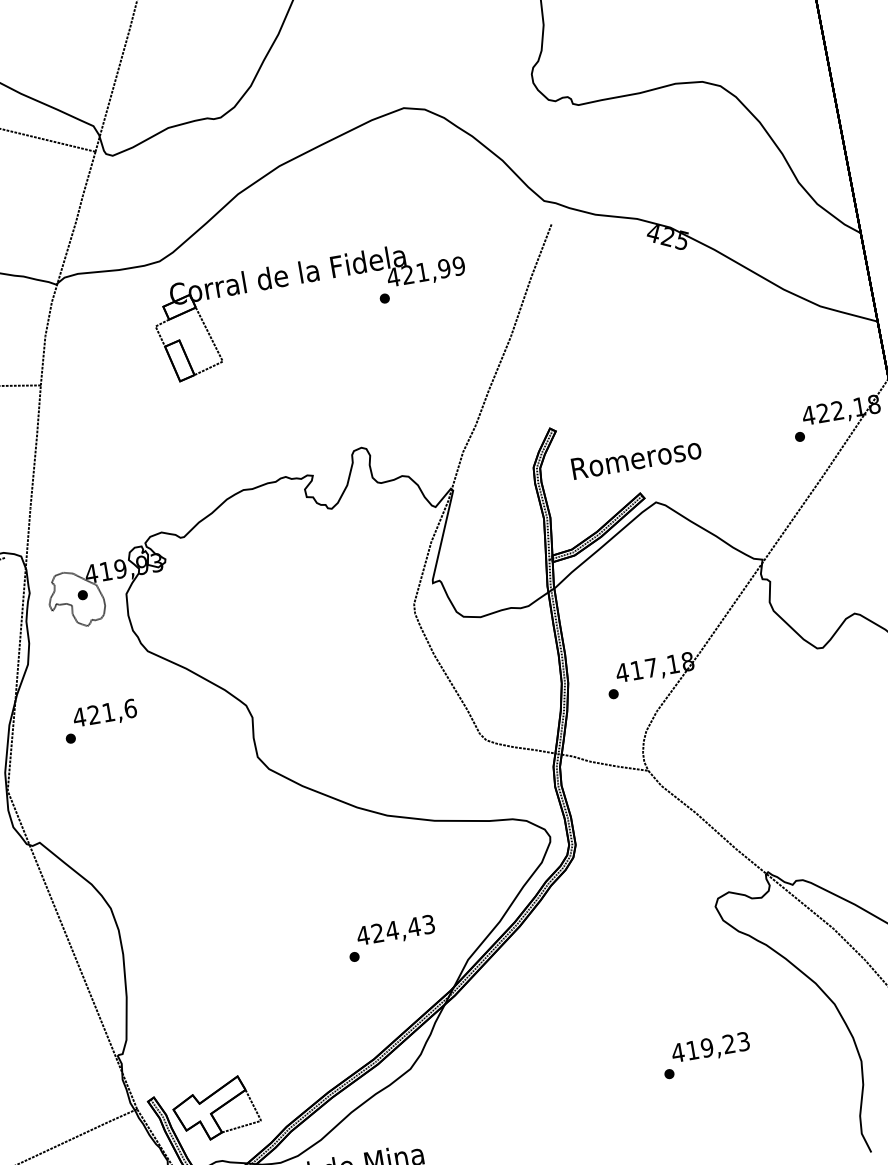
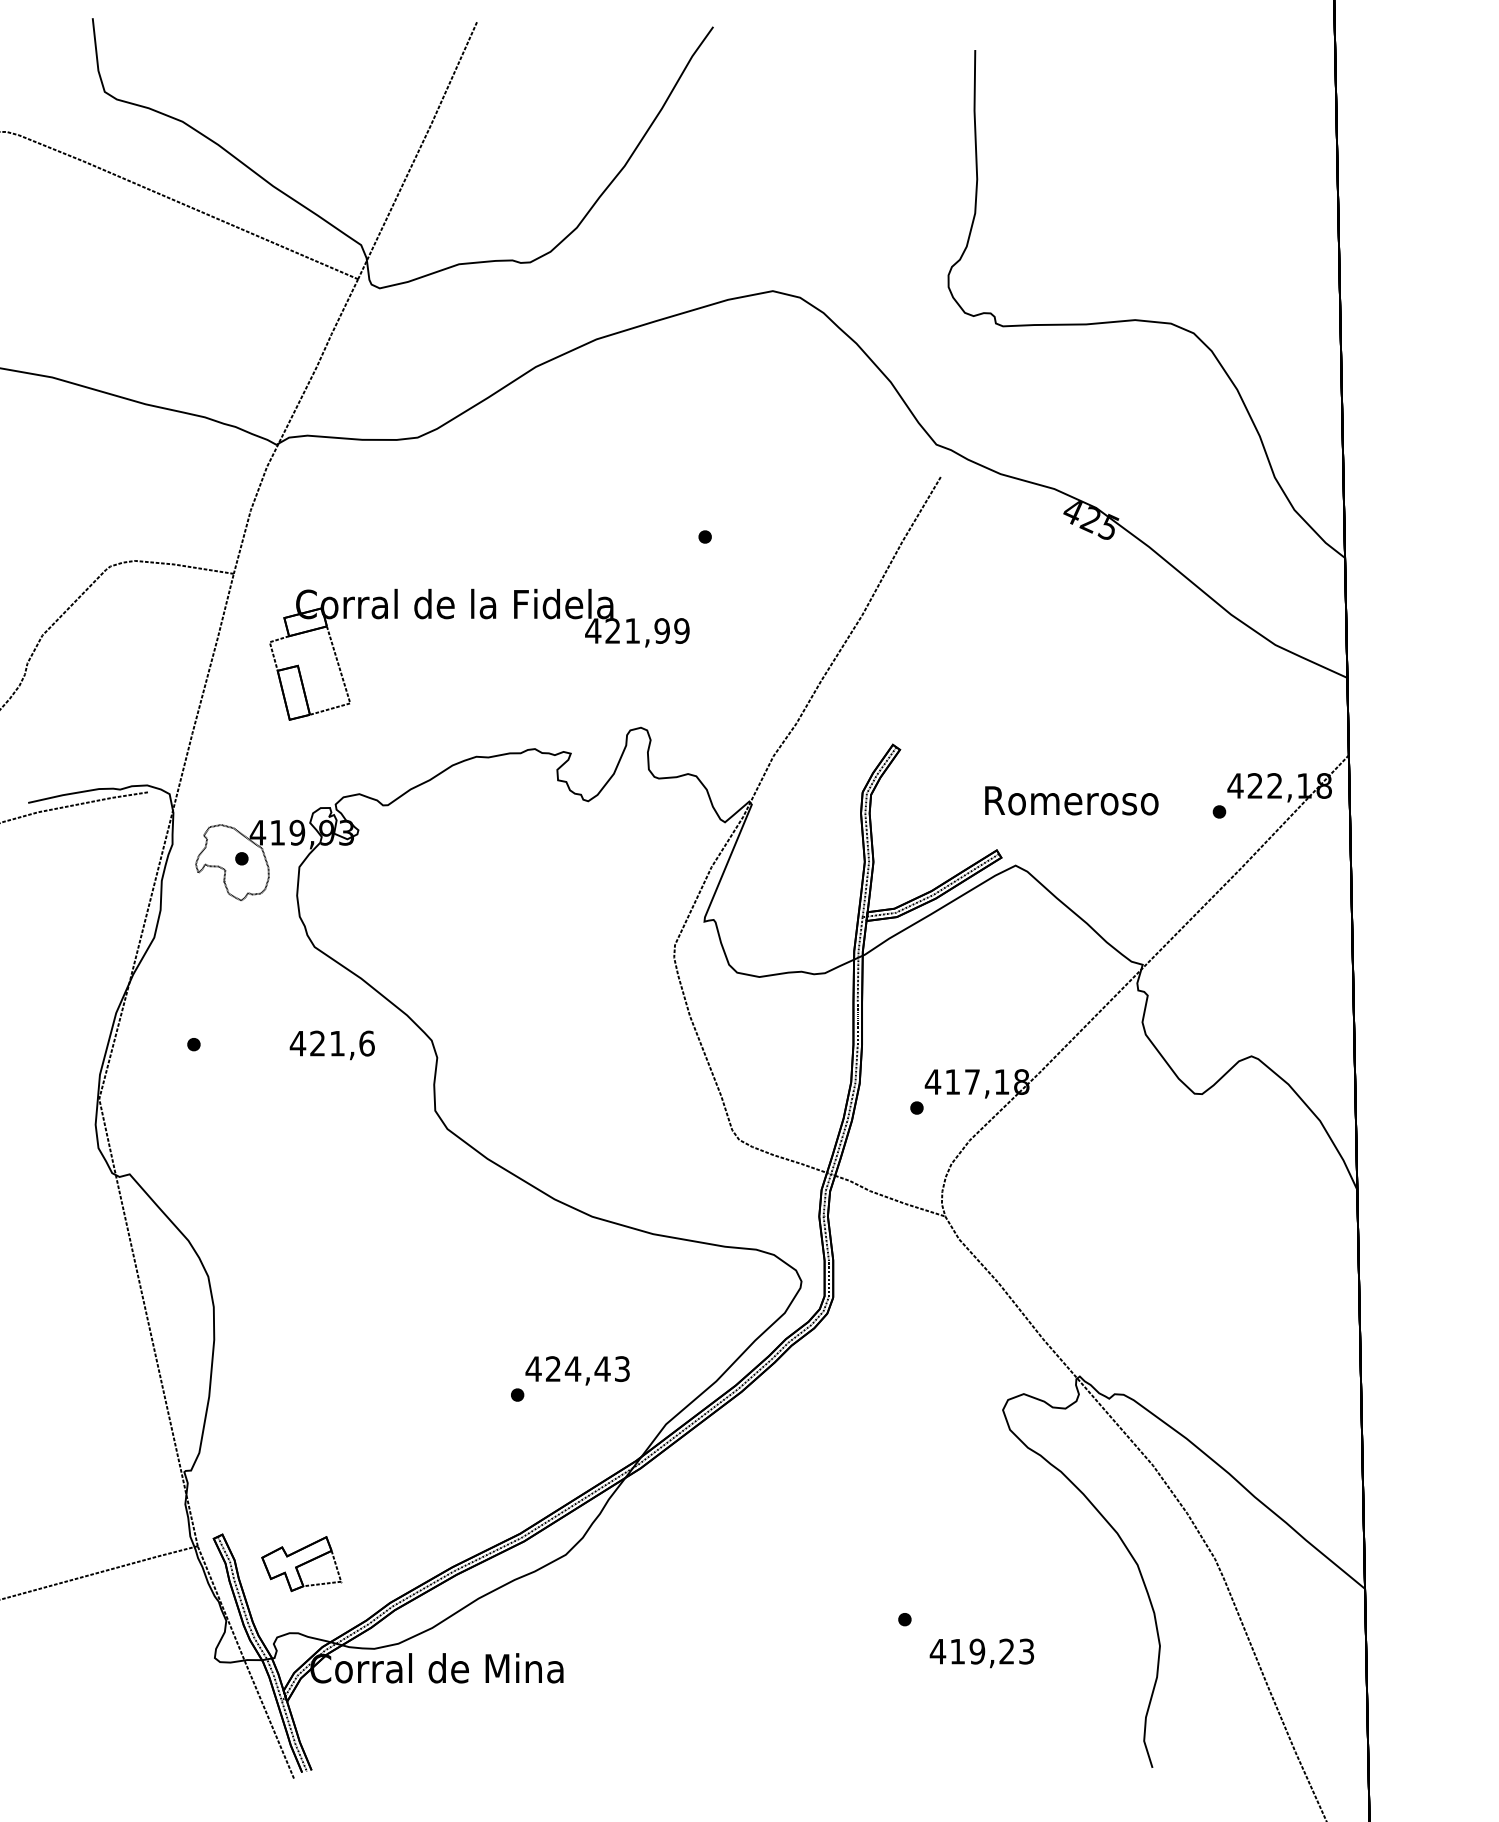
part: (312, 282) -> (485, 619), moved
text: (636, 458) -> (1071, 800), moved
text: (104, 714) -> (331, 1045), moved
text: (710, 1048) -> (981, 1653), moved
part: (216, 1108) -> (301, 1563), size x0.7

